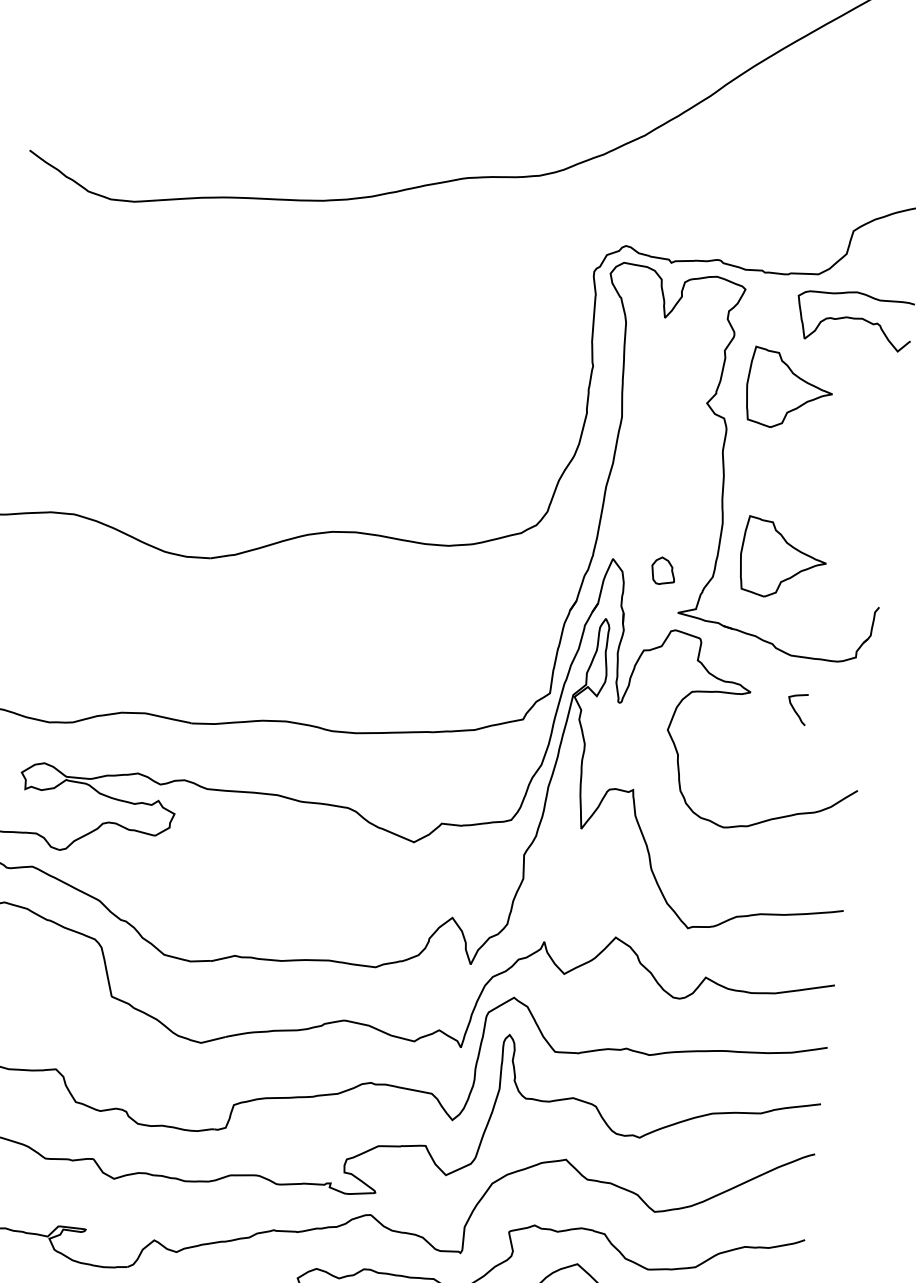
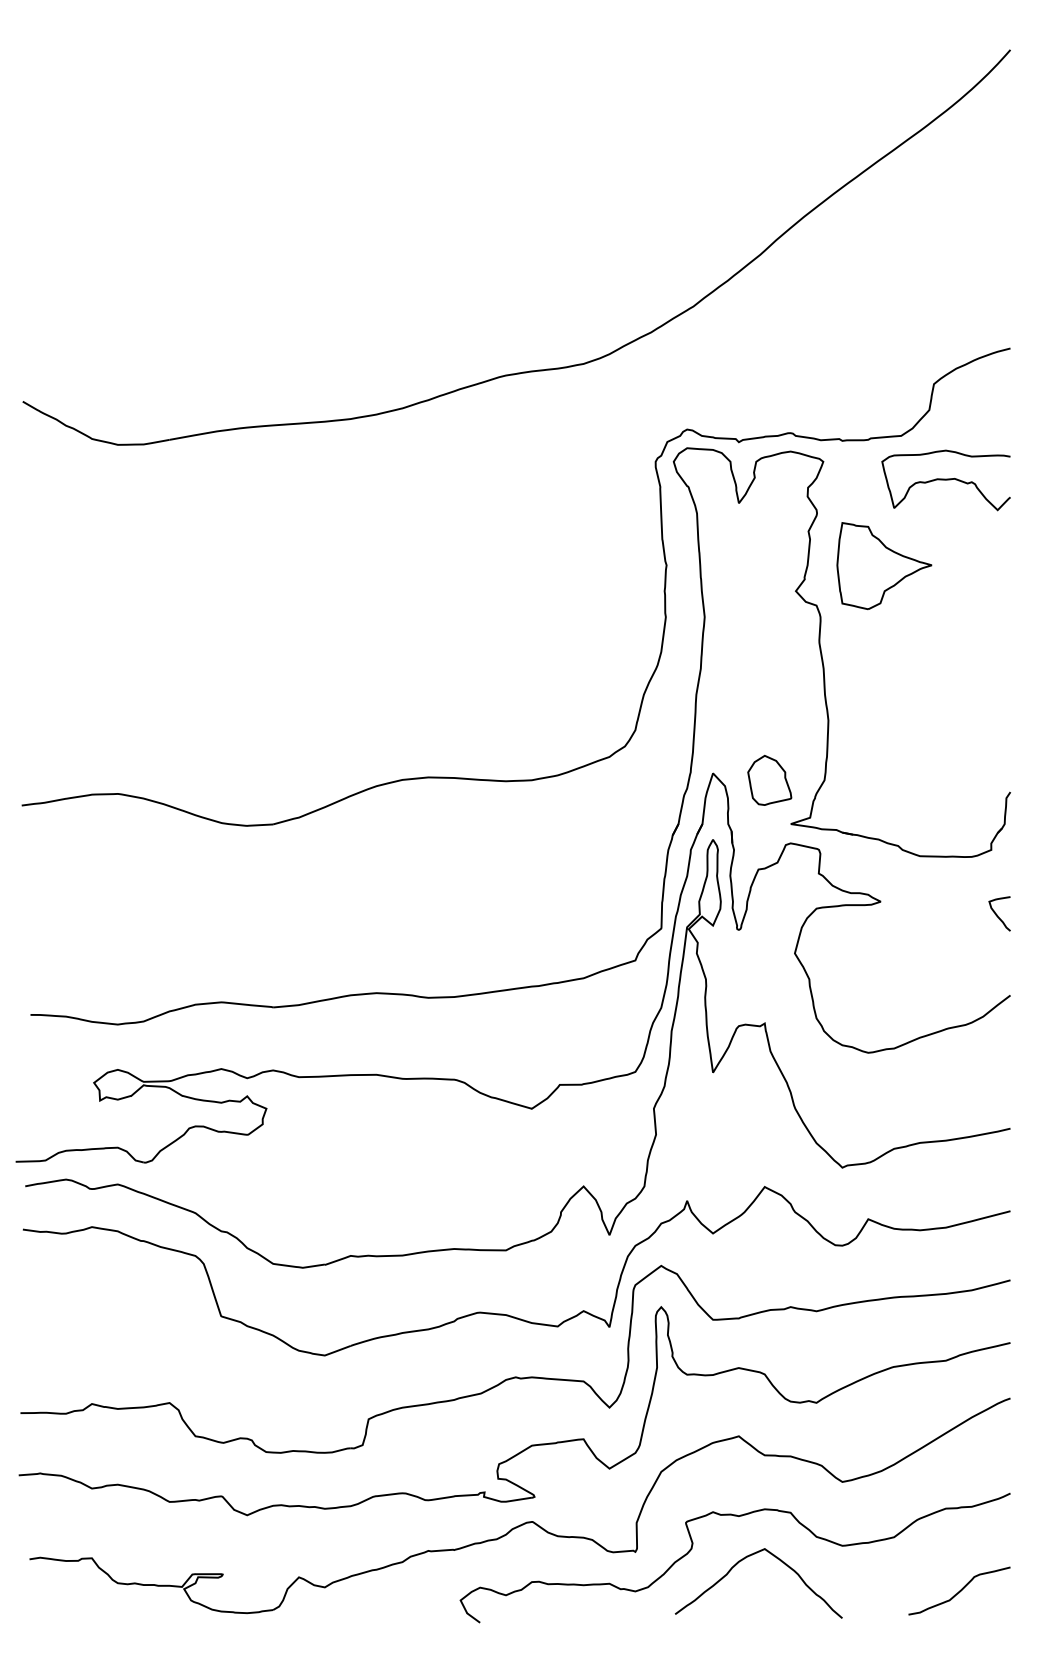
part: (783, 559) -> (899, 752), removed
part: (663, 570) -> (769, 779), size x1.67
curve: (795, 709) -> (997, 914), moved

